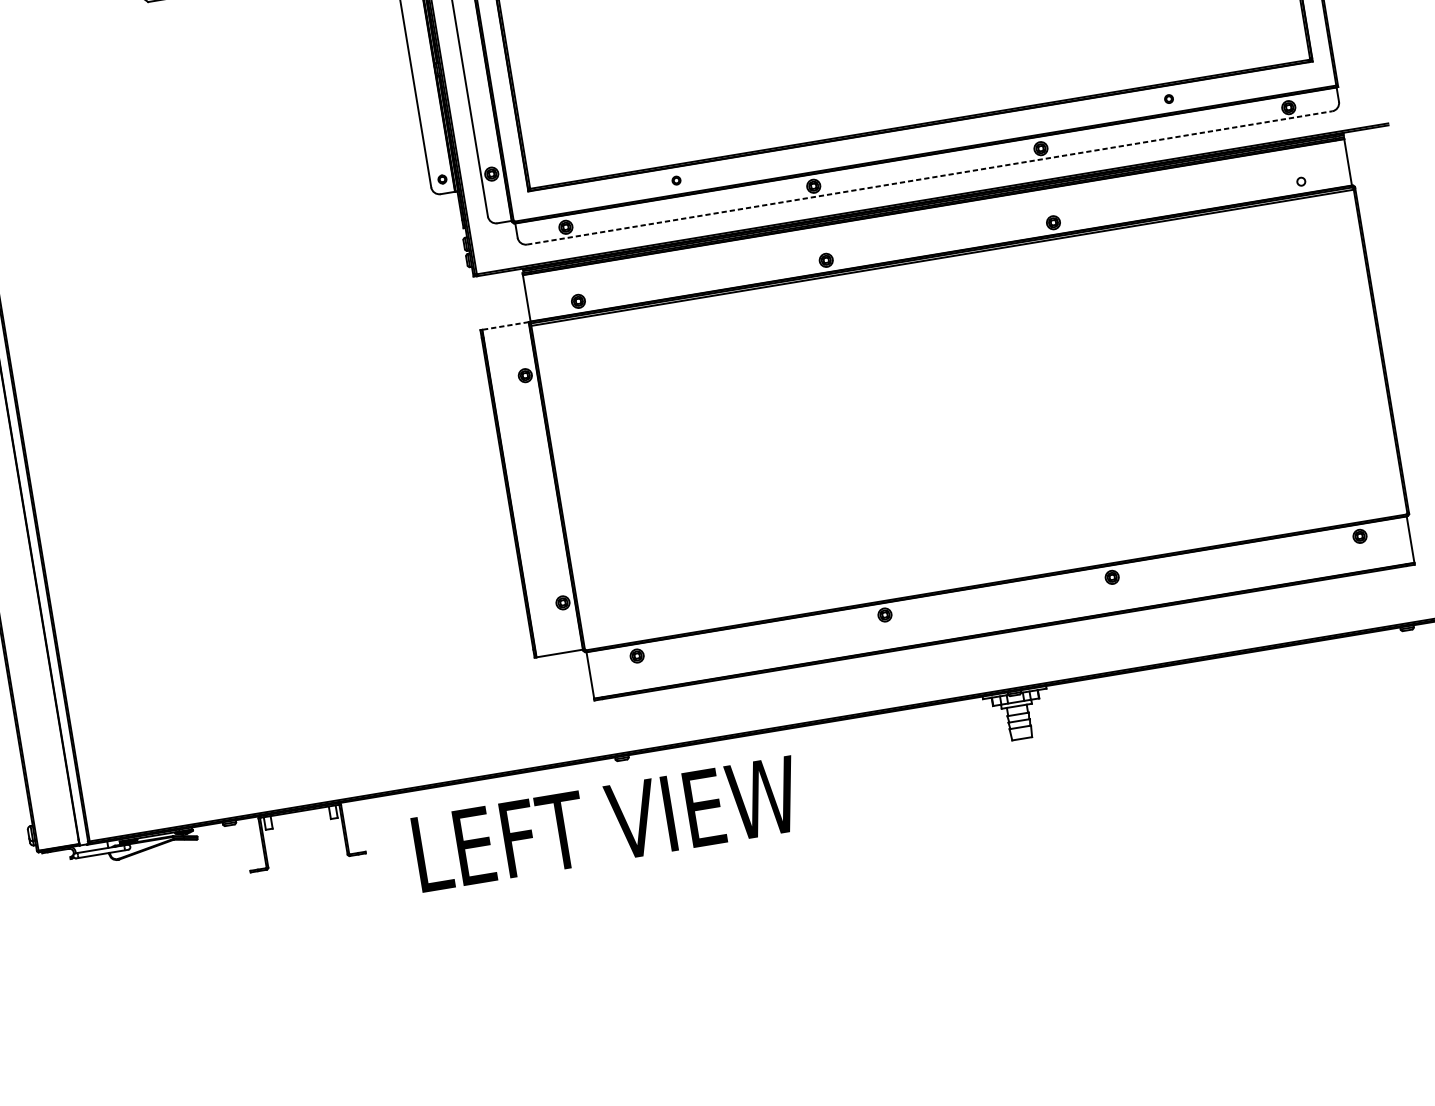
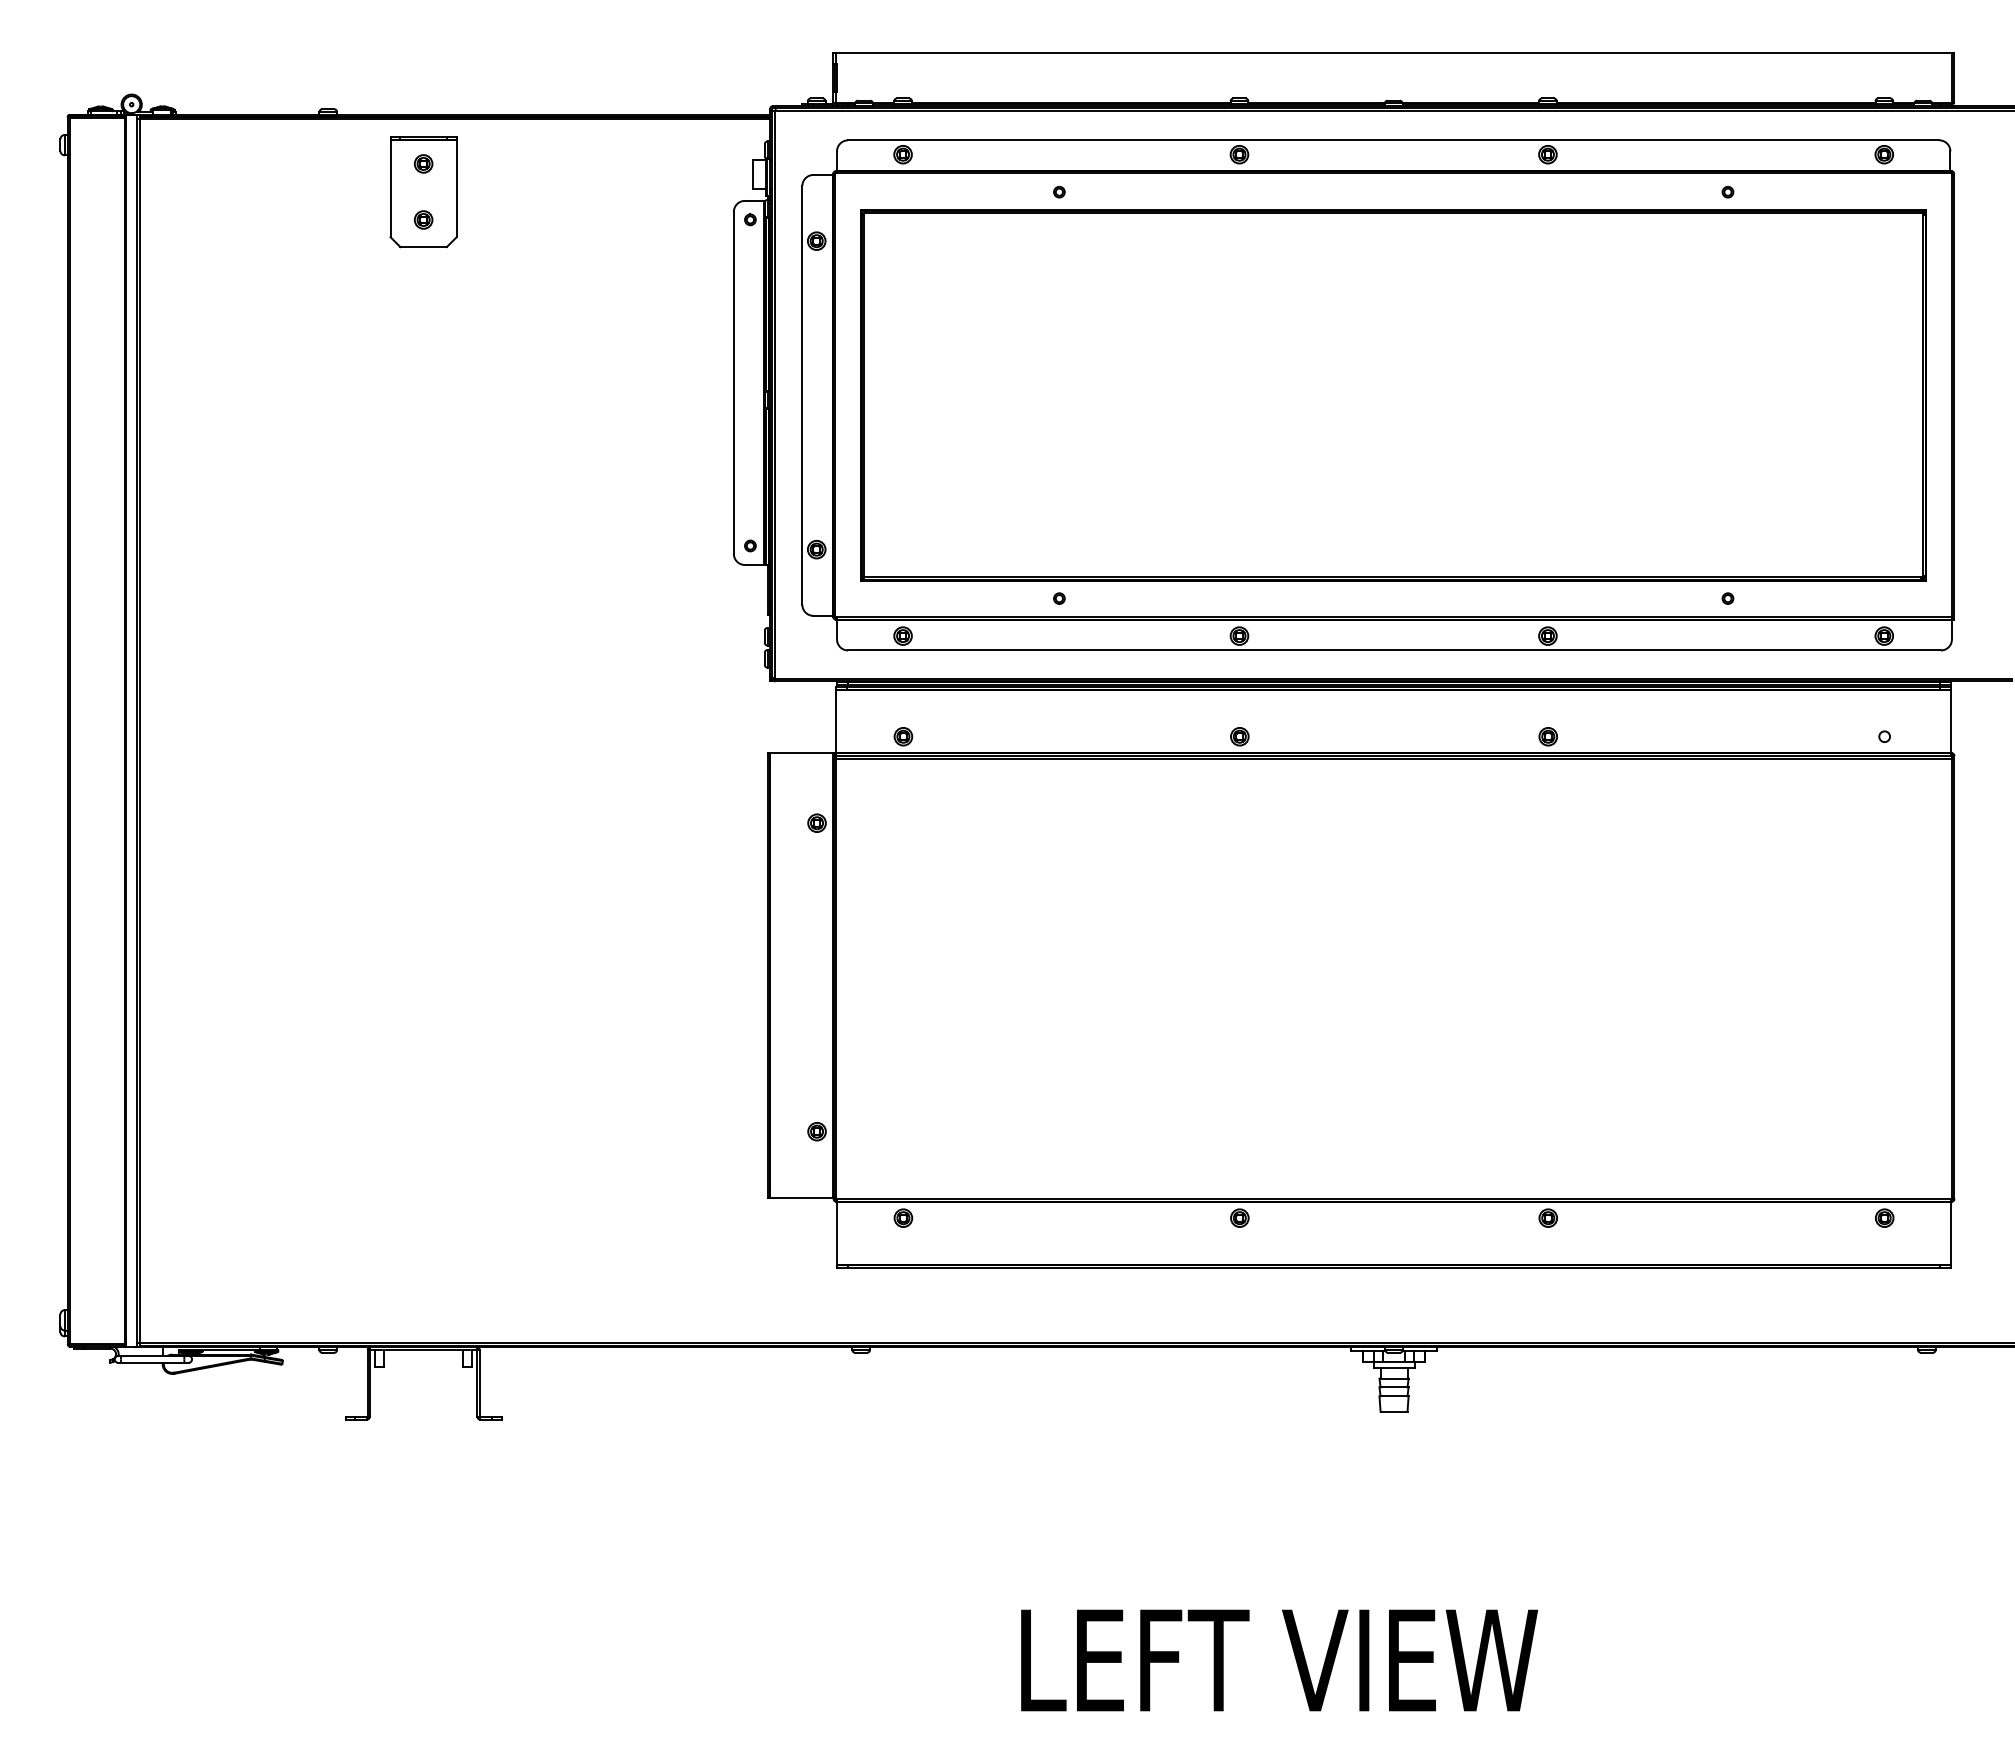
line: (929, 177) -> (1394, 650), dashed -> solid
line: (505, 326) -> (801, 753), dashed -> solid
text: (606, 824) -> (1279, 1660), moved

